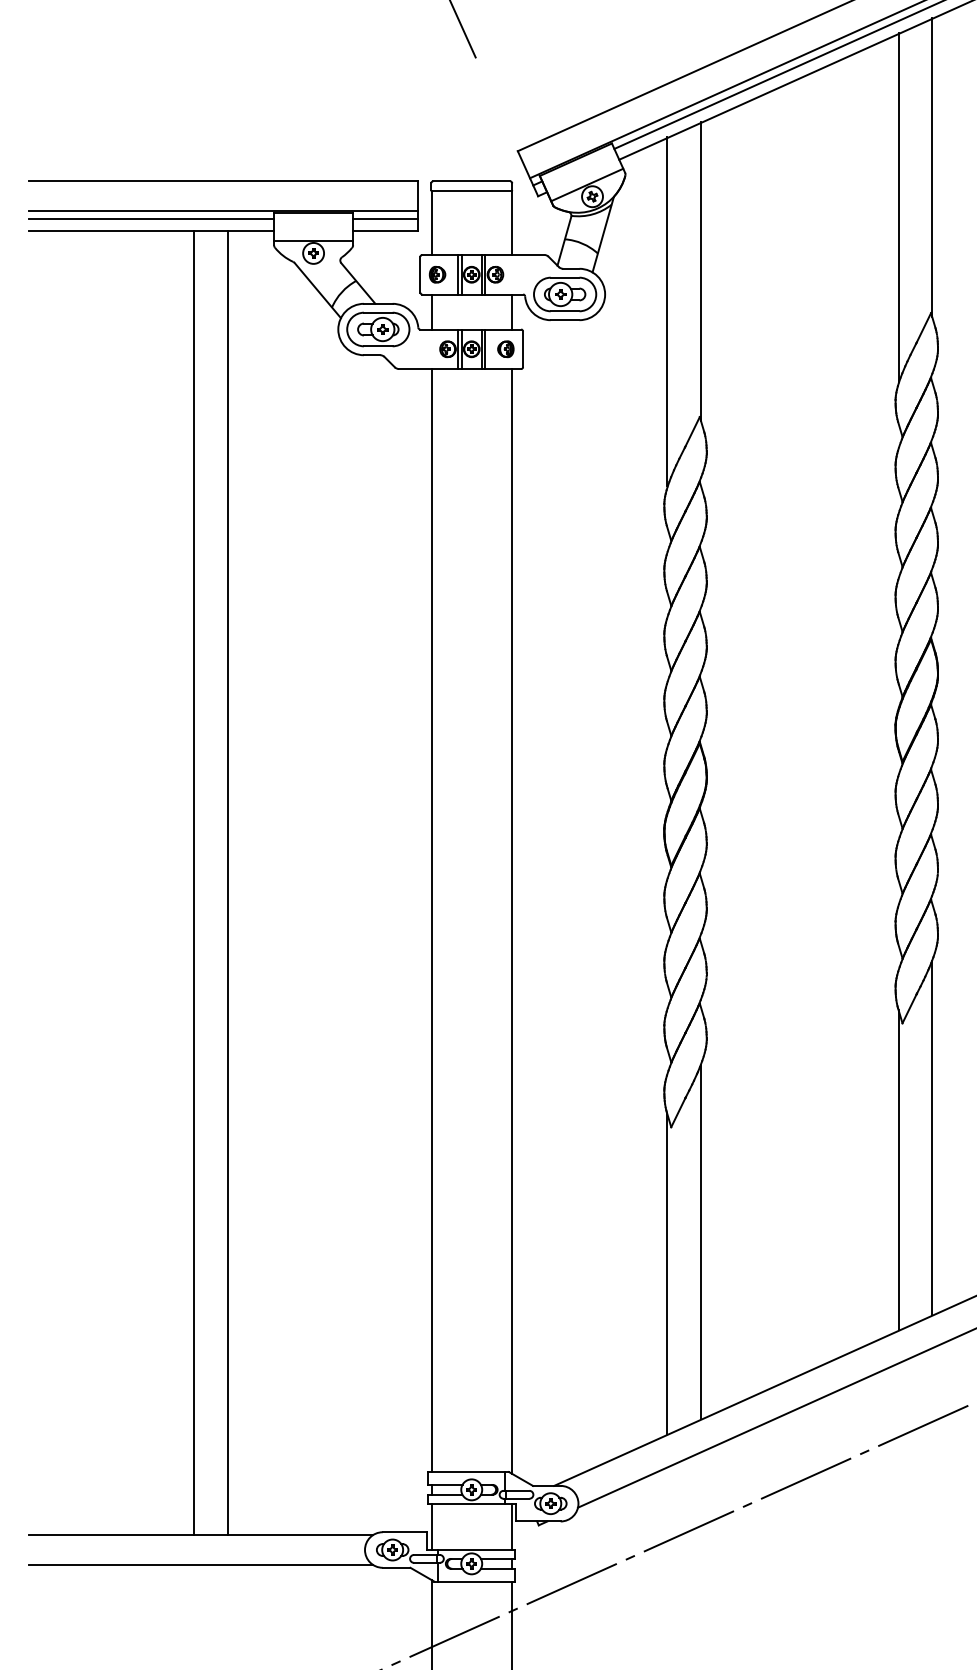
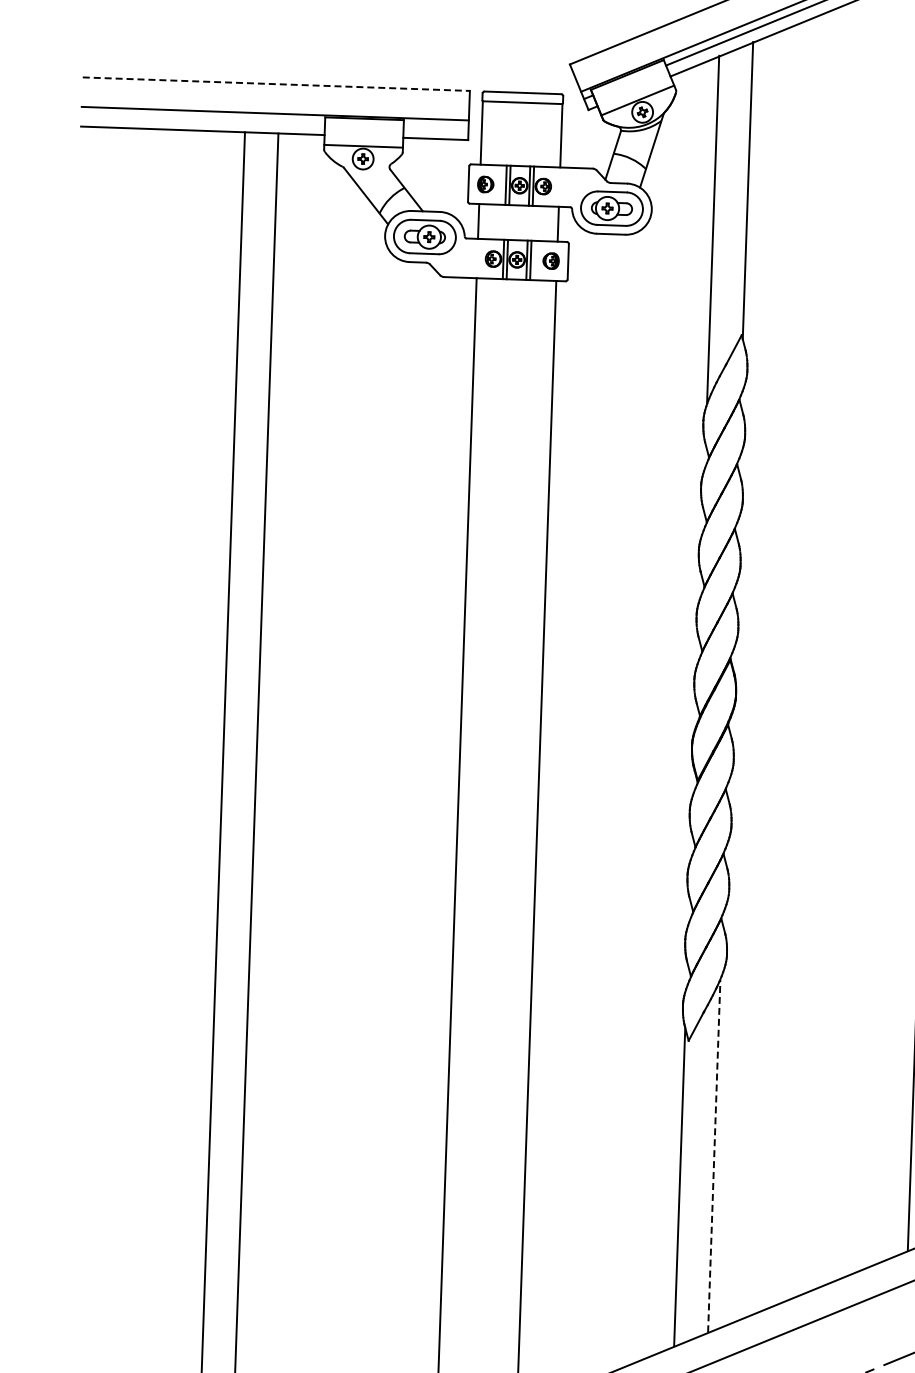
line: (223, 181) -> (276, 84), solid -> dashed
line: (151, 218) -> (203, 118), removed
line: (385, 218) -> (435, 126), removed
line: (701, 1242) -> (714, 1156), solid -> dashed

